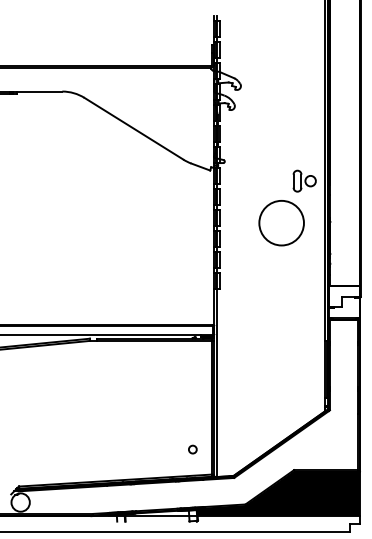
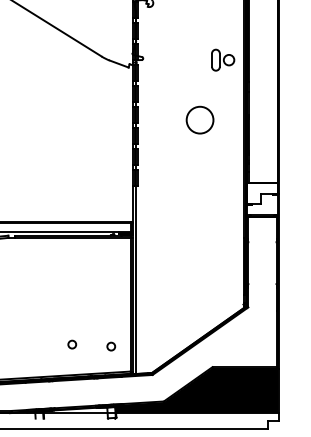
part: (304, 180) -> (222, 59), moved
circle: (281, 222) -> (199, 119), size x0.6
circle: (153, 447) -> (71, 344), added

